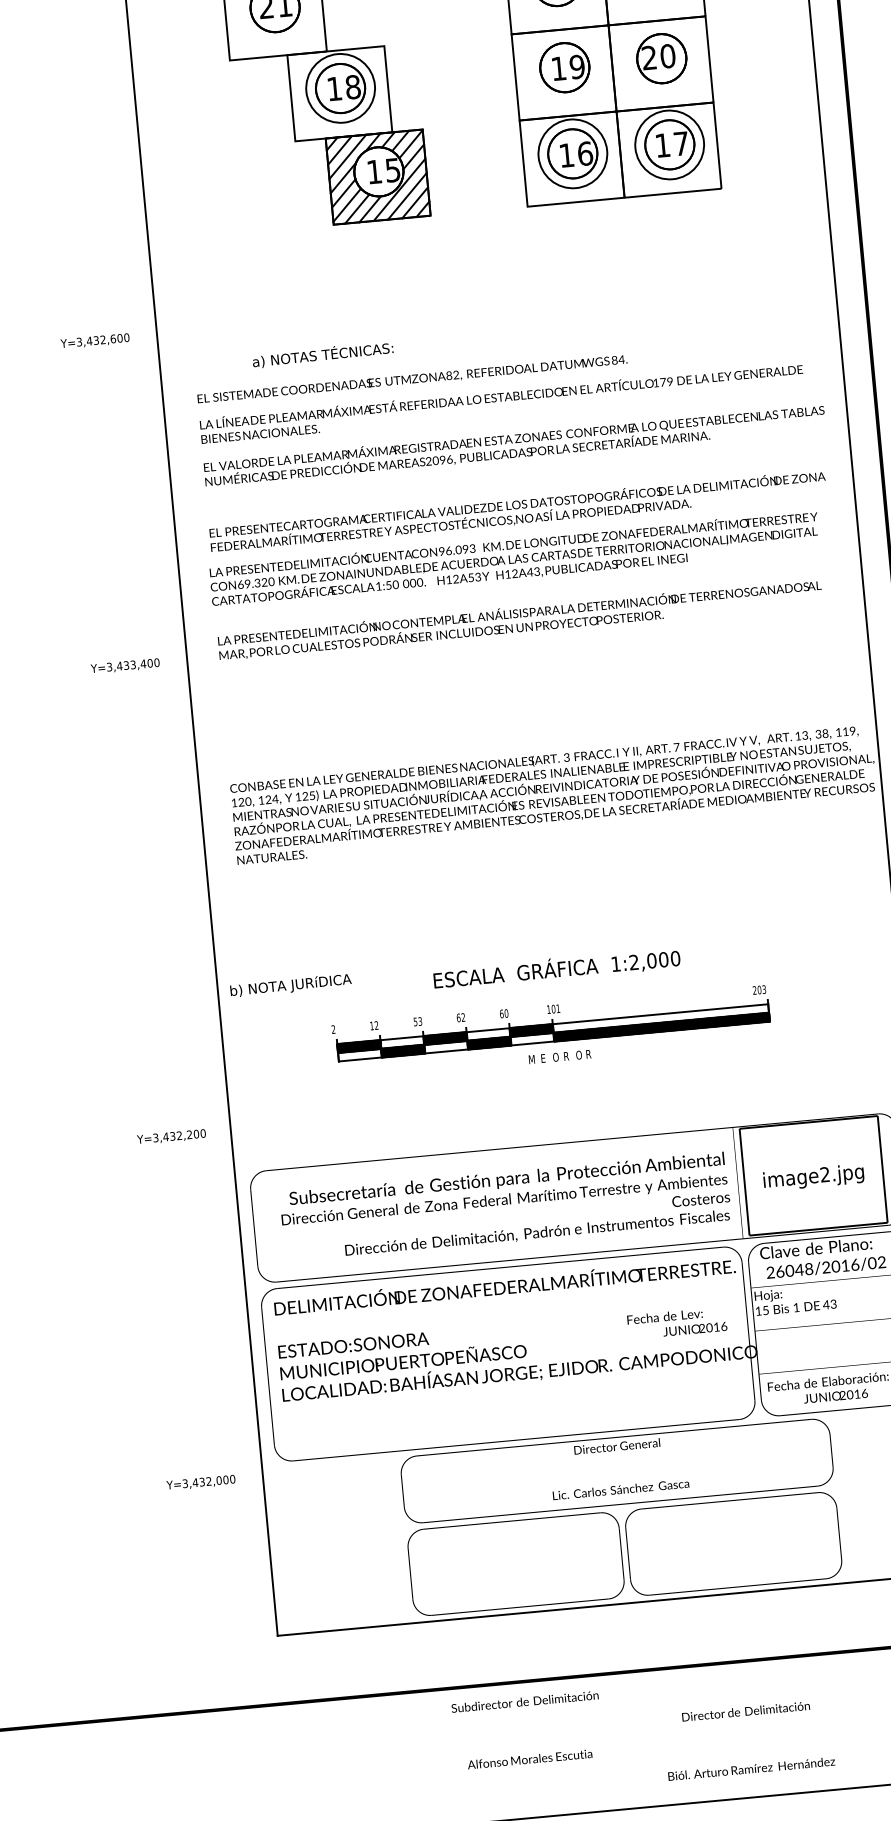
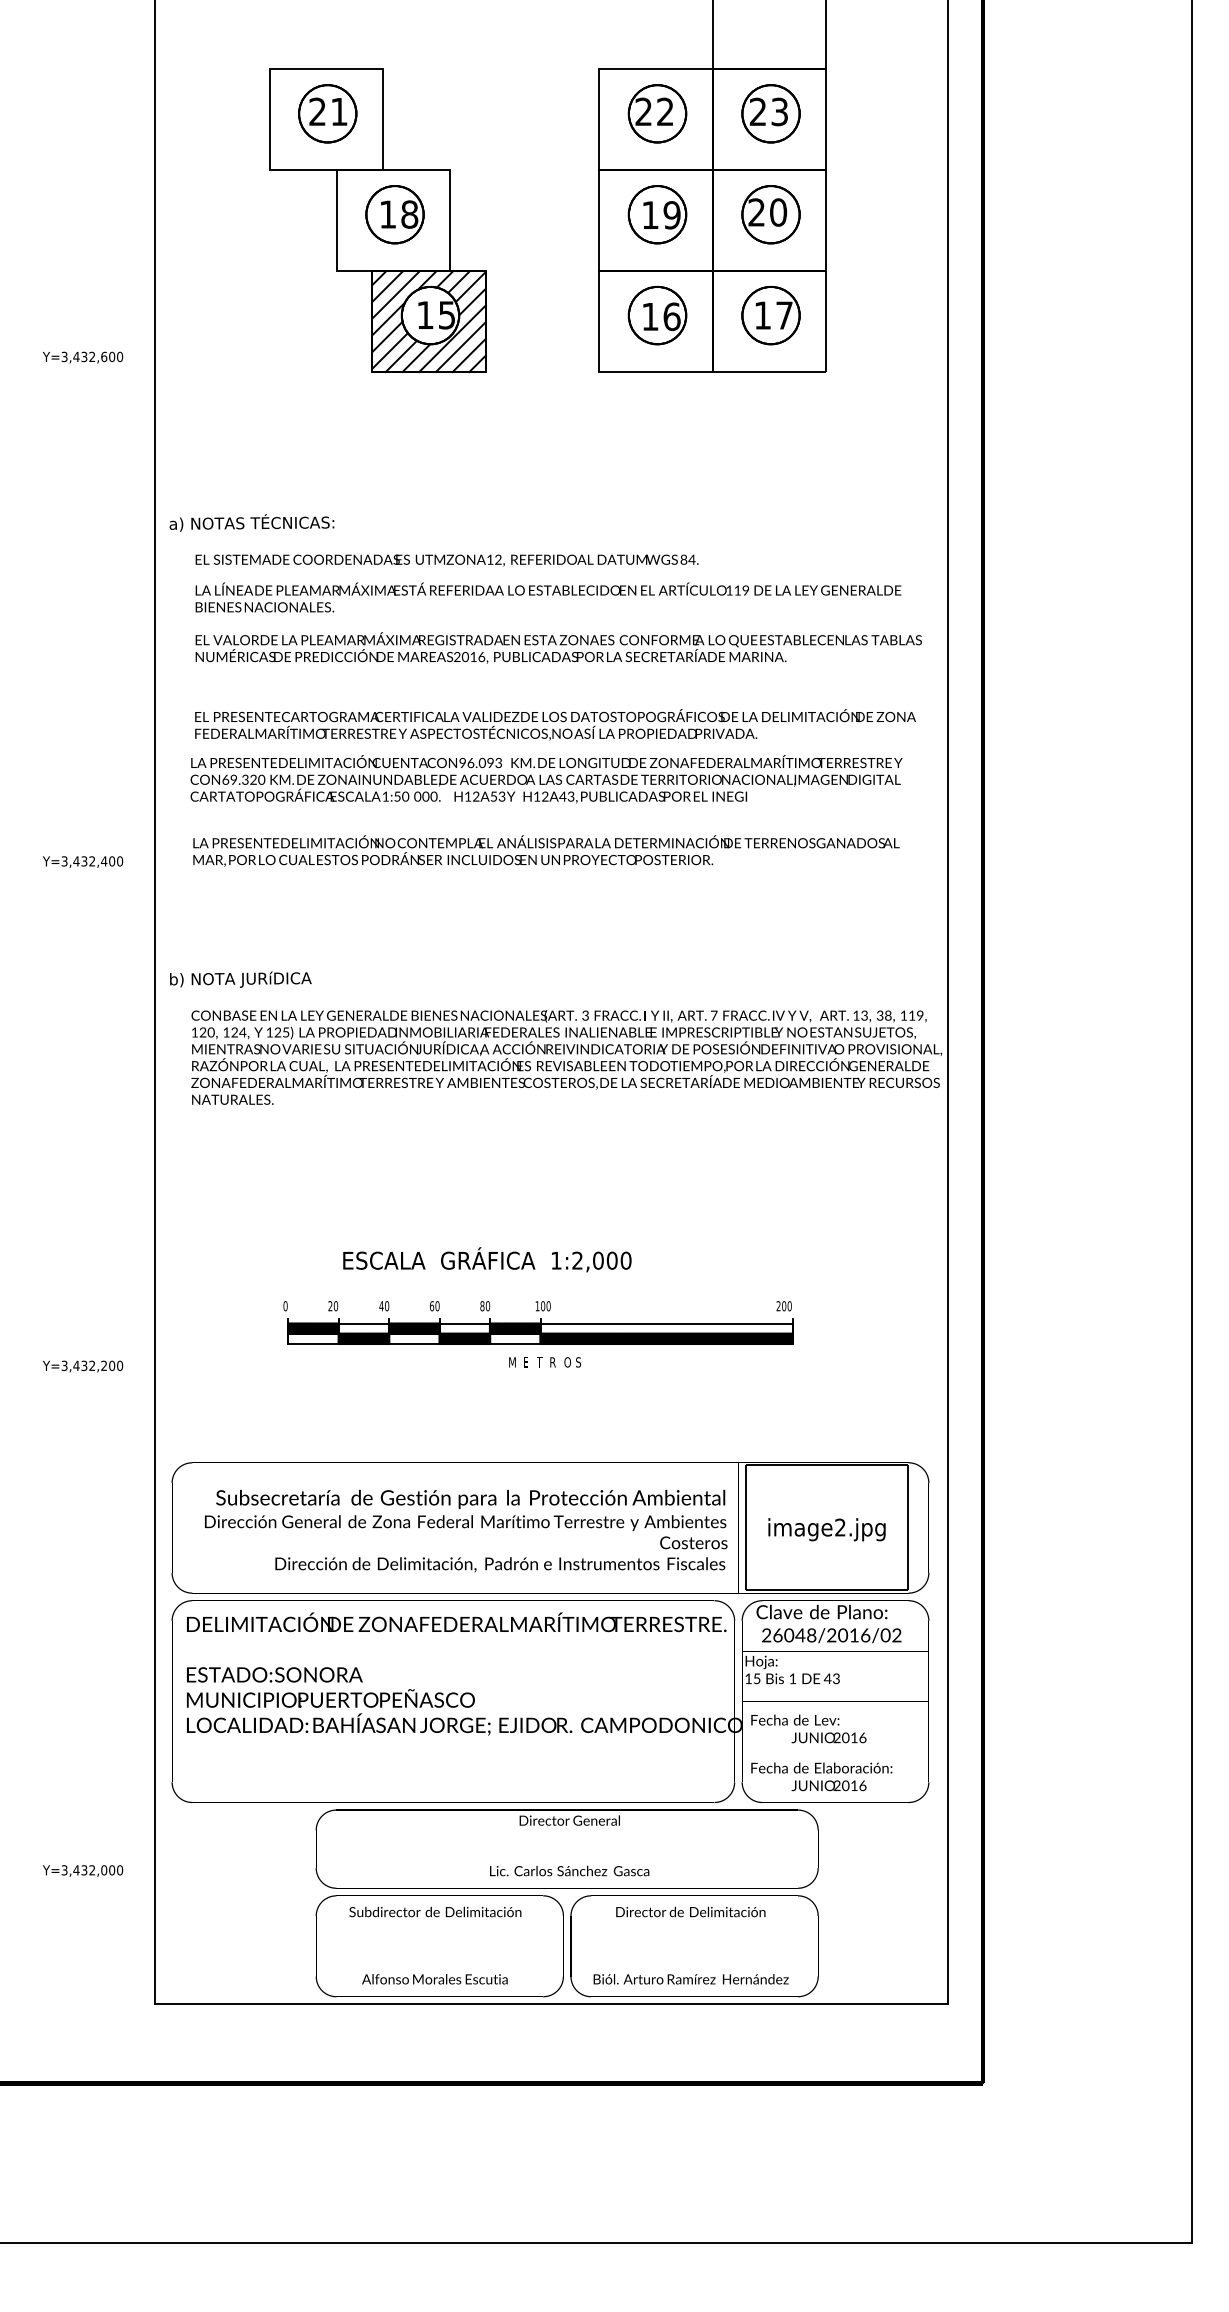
circle: (340, 88) -> (394, 214), size x0.71
circle: (669, 144) -> (770, 315), size x0.71
circle: (572, 153) -> (657, 315), size x0.71
text: (95, 341) -> (83, 357), moved
text: (322, 354) -> (251, 522), moved
text: (449, 375) -> (490, 559), 82, -> 12,
text: (662, 382) -> (737, 590), 179 -> 119
text: (442, 459) -> (473, 656), 2096, -> 2016,
text: (133, 664) -> (92, 861), Y=3,433,400 -> Y=3,432,400
text: (557, 968) -> (487, 1259), moved
text: (290, 985) -> (240, 979), moved
text: (764, 989) -> (789, 1306), 203 -> 200
text: (558, 1008) -> (548, 1306), 101 -> 100
text: (501, 1014) -> (482, 1306), 60 -> 80
text: (463, 1017) -> (437, 1306), 62 -> 60
text: (418, 1021) -> (384, 1306), 53 -> 40
text: (374, 1026) -> (333, 1306), 12 -> 20
text: (333, 1029) -> (285, 1306), 2 -> 0
text: (588, 1054) -> (578, 1362), R -> S
text: (555, 1057) -> (540, 1362), O -> T
text: (172, 1136) -> (83, 1366), moved
text: (676, 1322) -> (808, 1728), moved
text: (201, 1482) -> (83, 1870), moved
text: (527, 1730) -> (435, 1945), moved
text: (748, 1740) -> (690, 1945), moved

